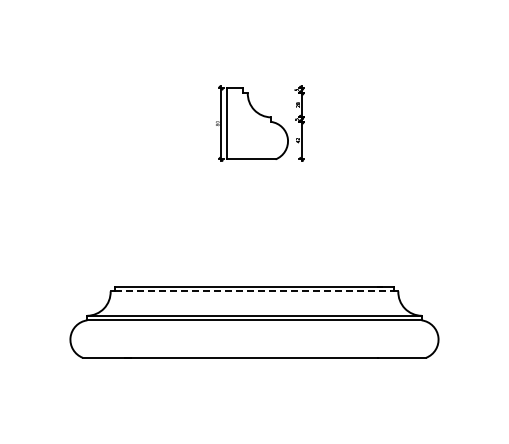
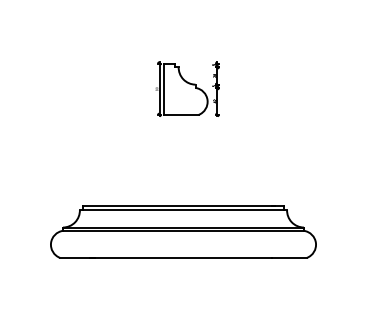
line: (254, 291) -> (183, 210), dashed -> solid

